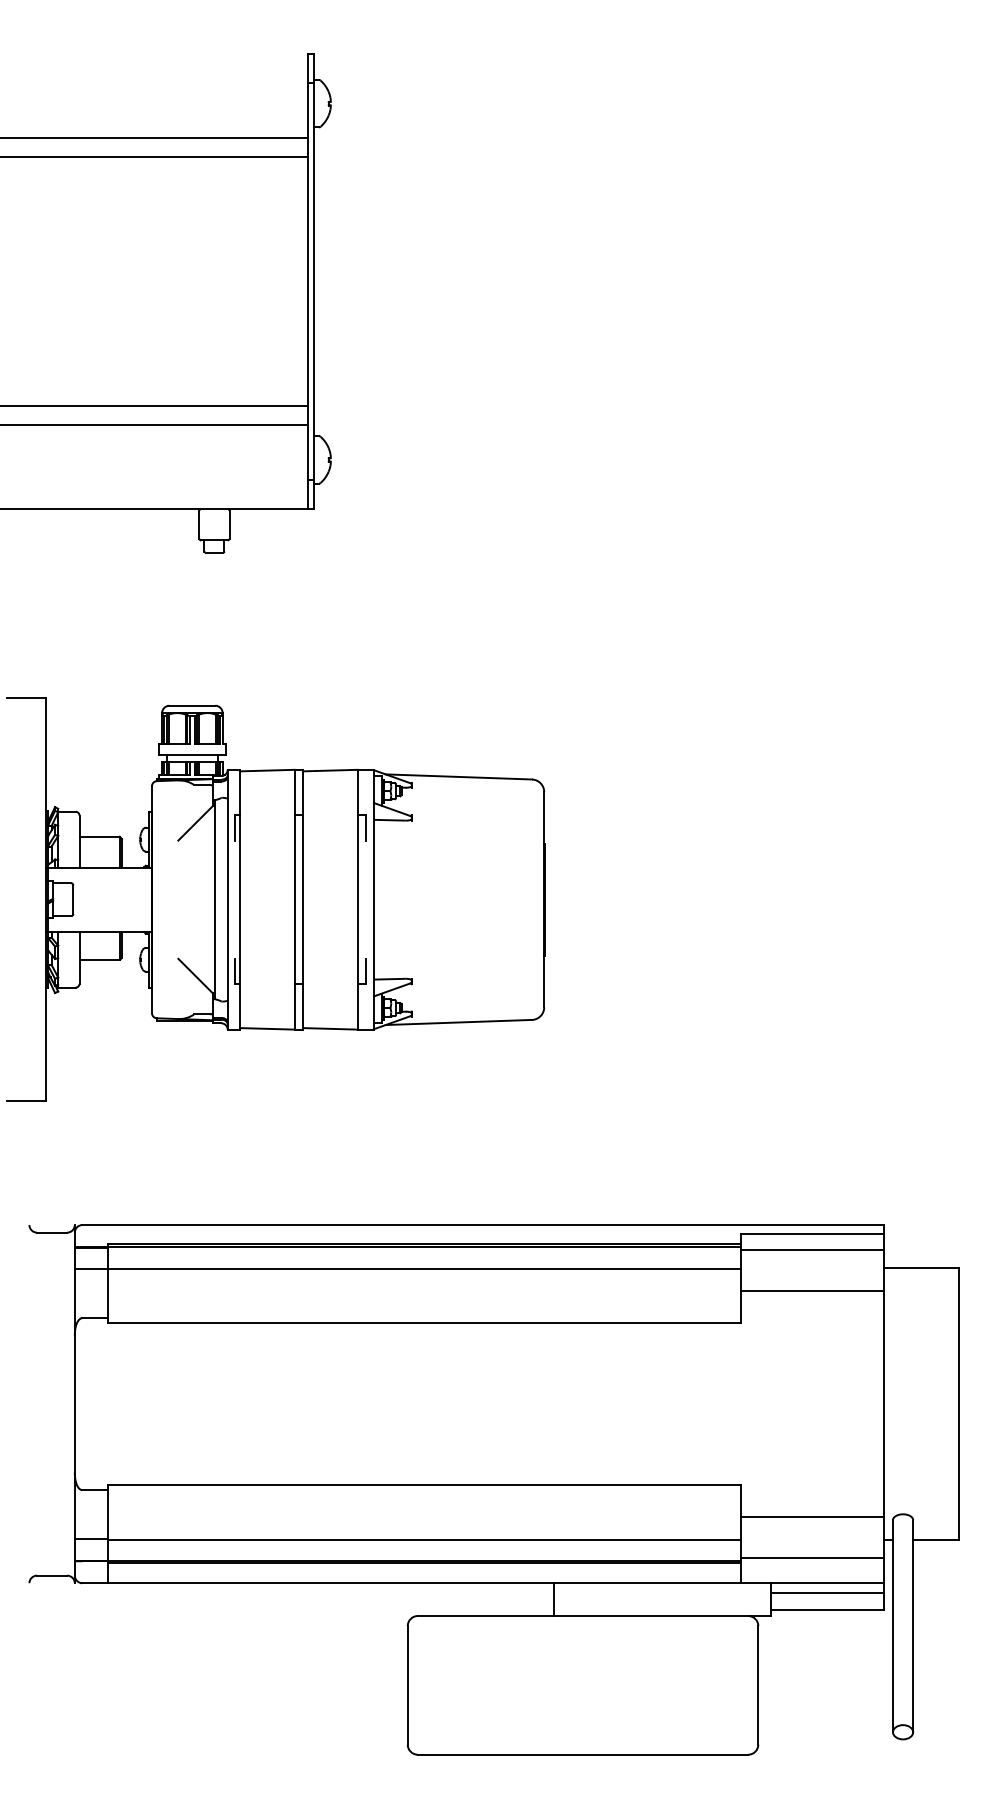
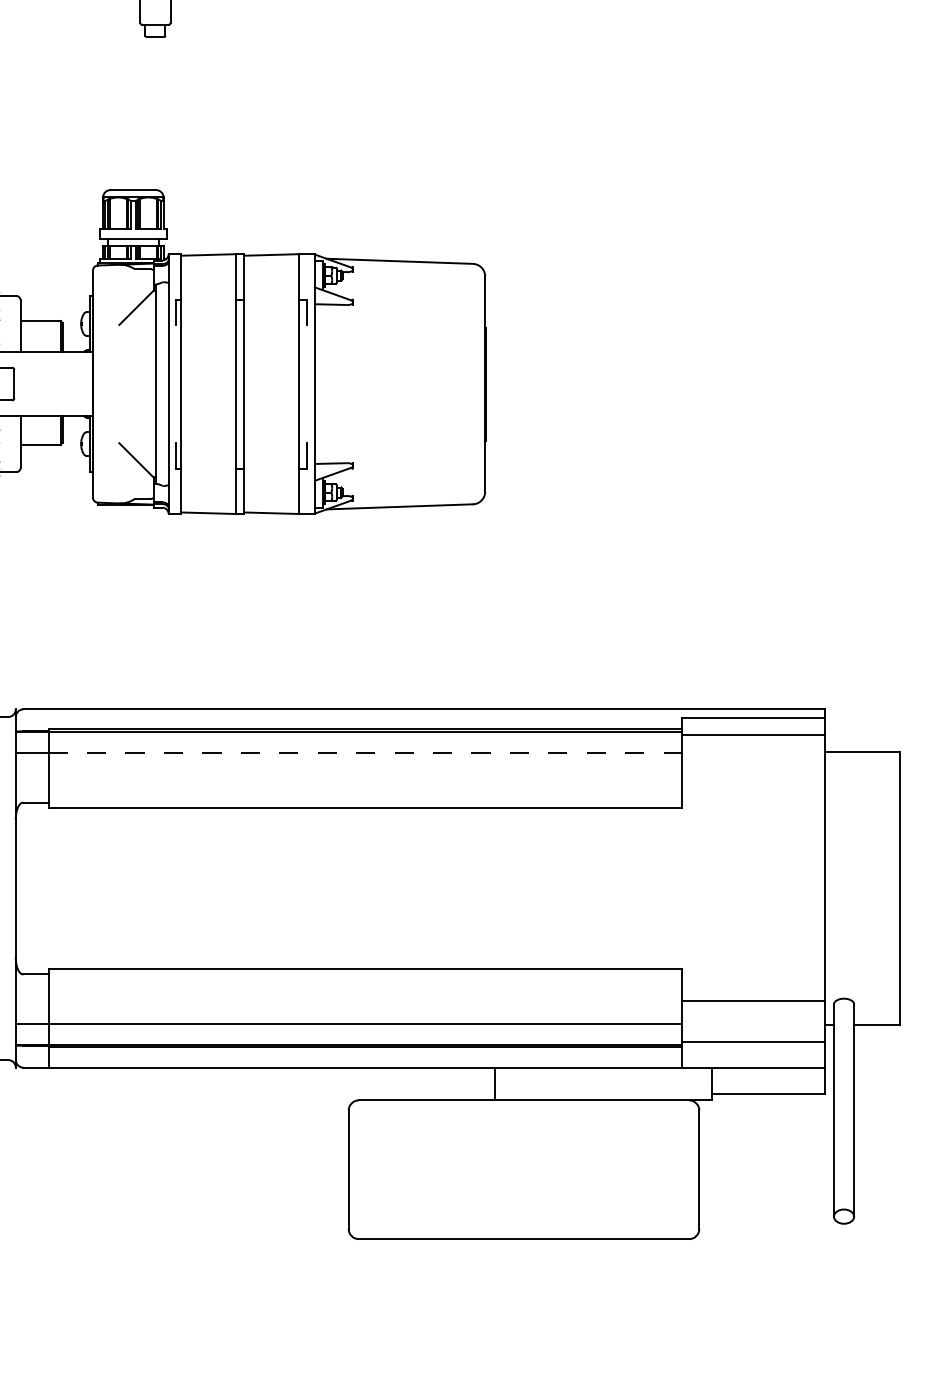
line: (424, 1268) -> (365, 752), solid -> dashed
line: (812, 1291) -> (753, 775), removed
line: (827, 1593) -> (768, 1077), removed

